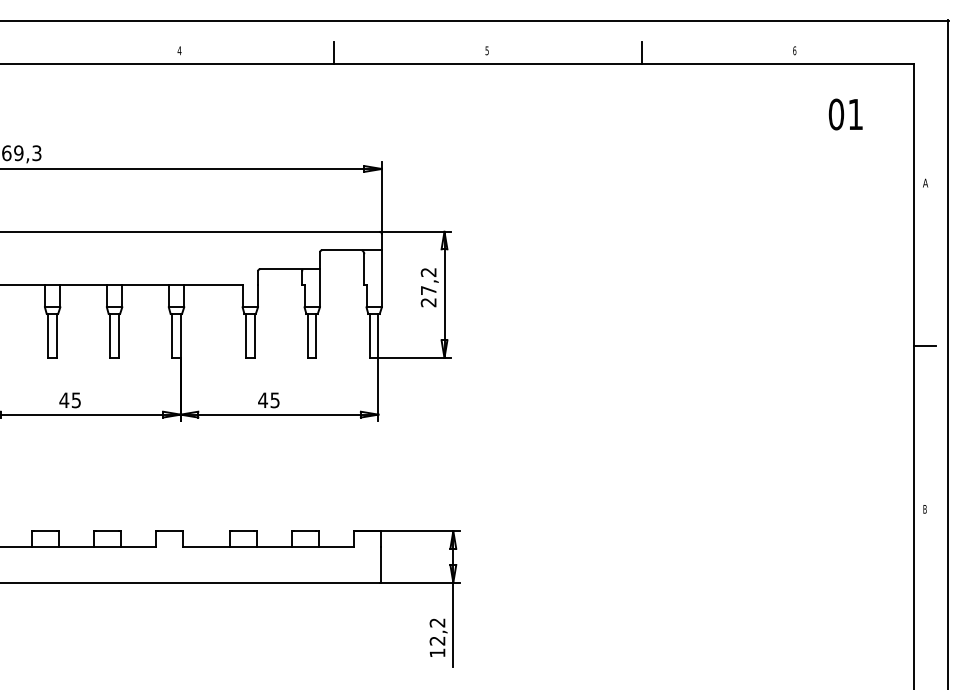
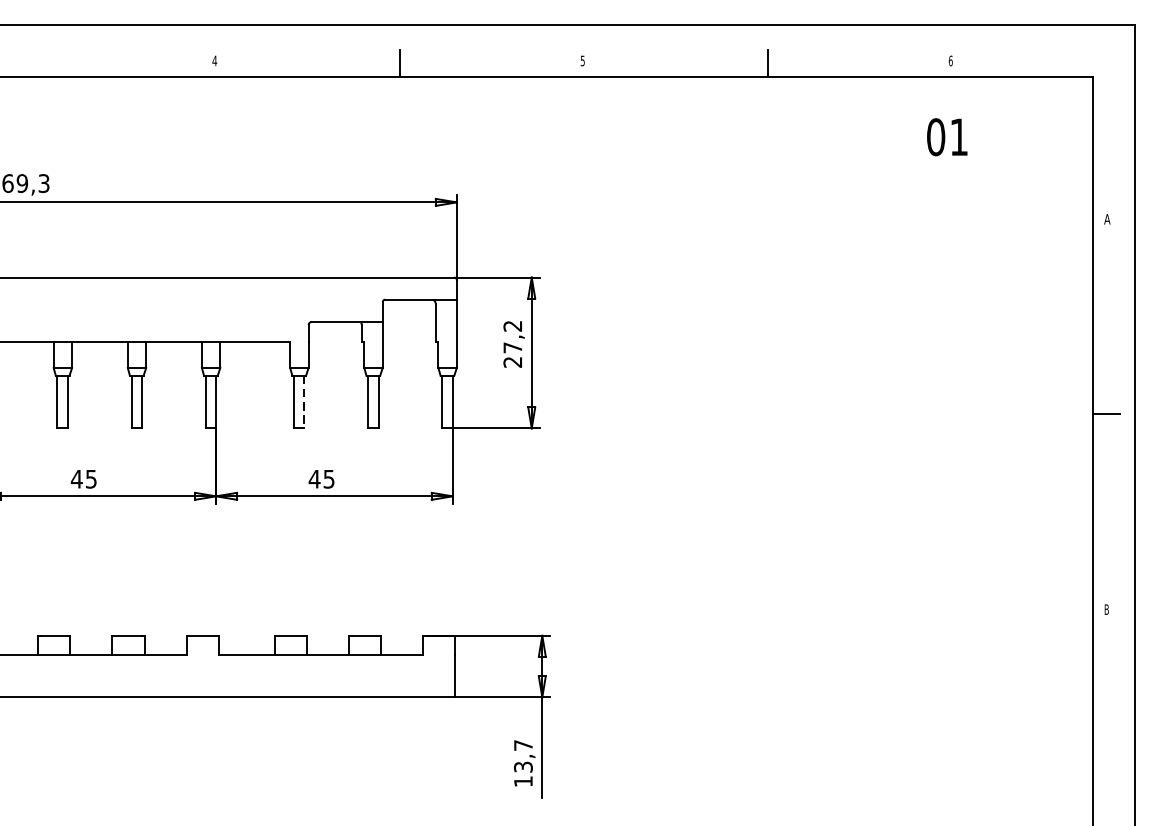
text: (845, 114) -> (946, 137), moved
line: (254, 335) -> (304, 401), solid -> dashed
text: (437, 631) -> (523, 755), 12,2 -> 13,7

